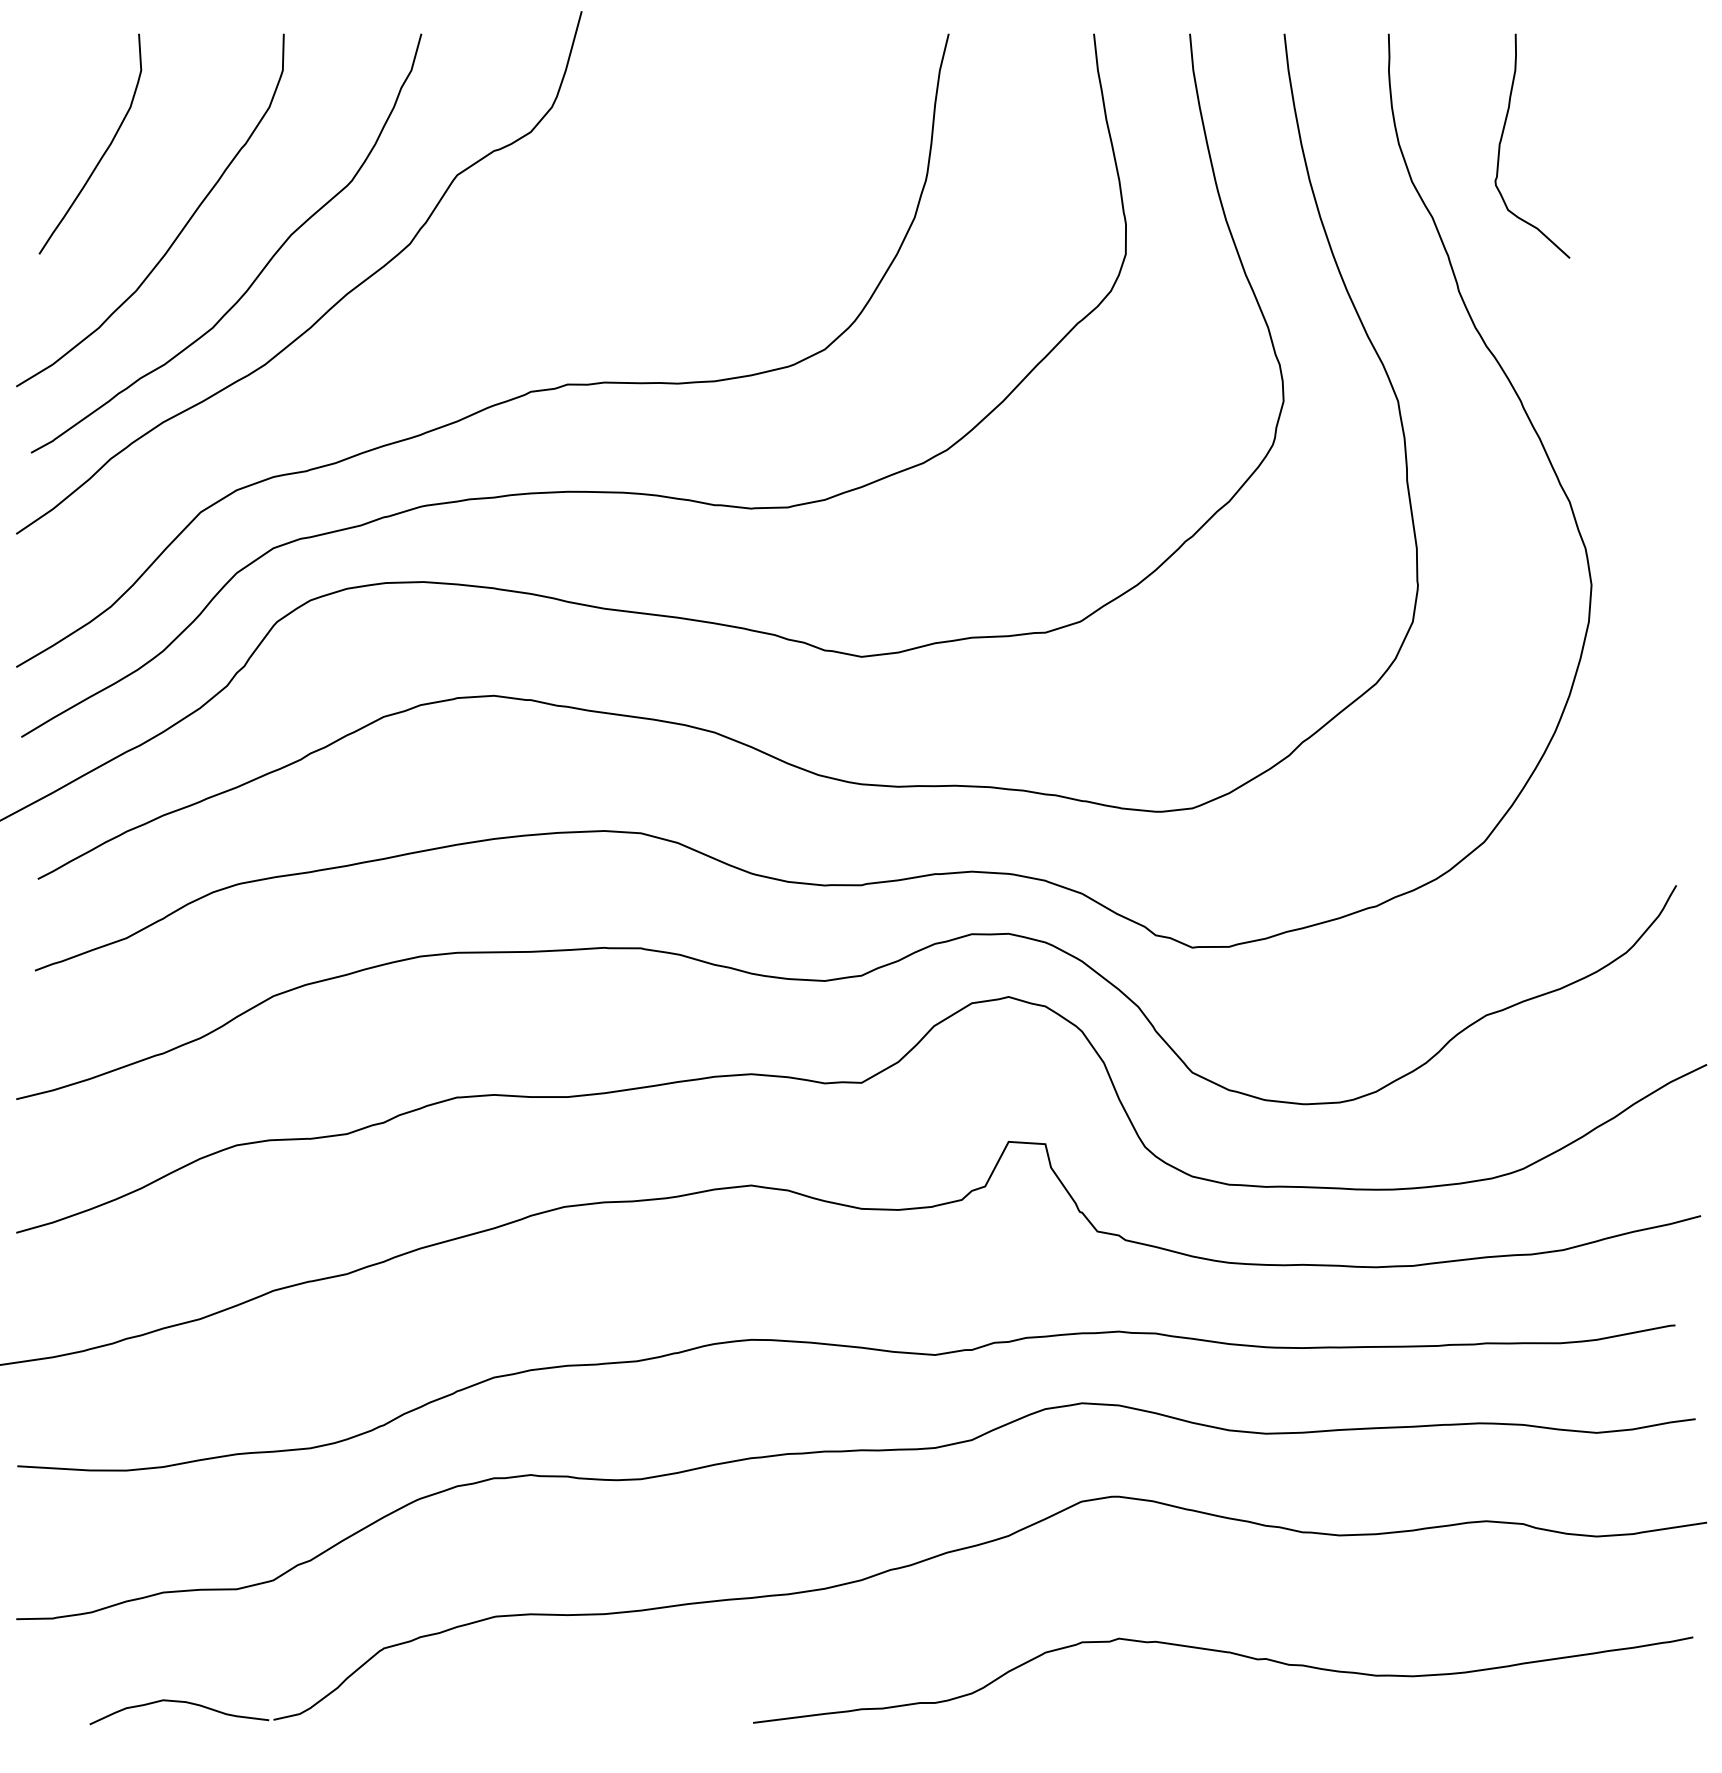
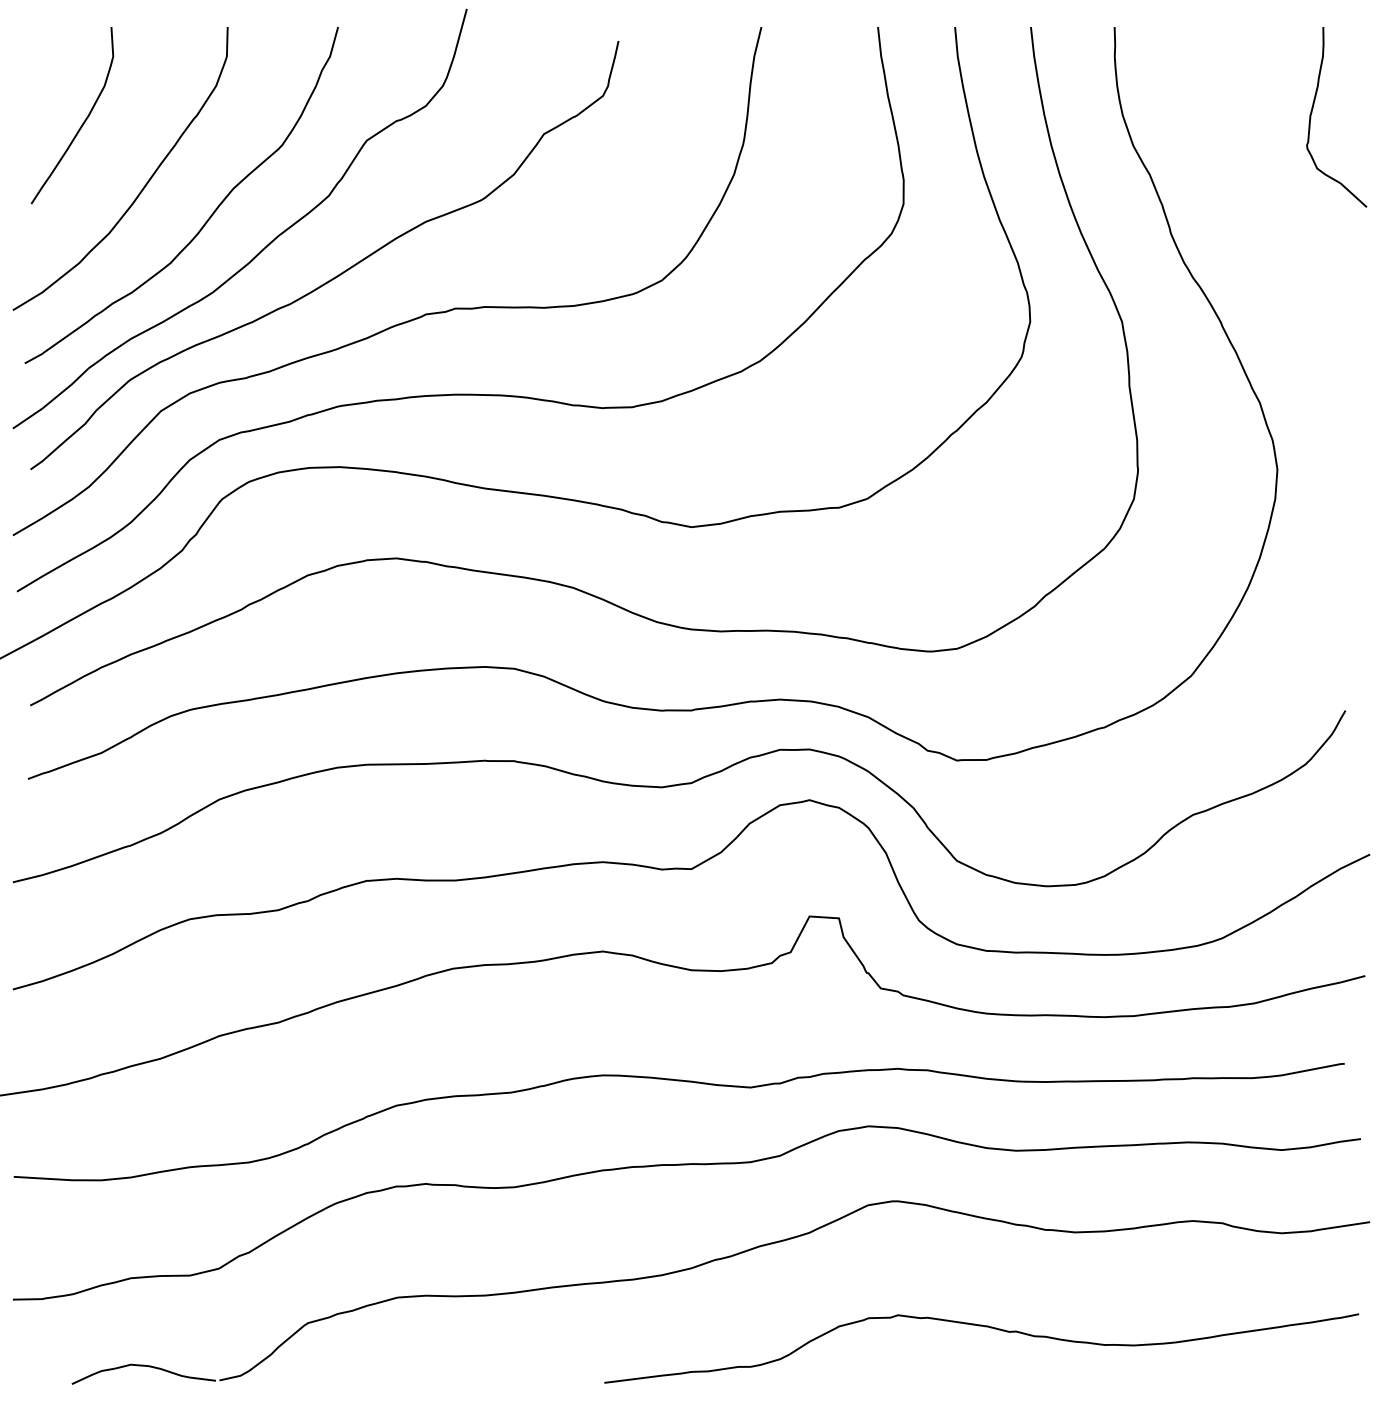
curve: (1502, 138) -> (1312, 111), moved
curve: (421, 342) -> (338, 274), added

